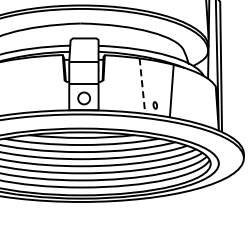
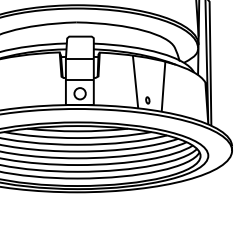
line: (142, 86) -> (135, 82), dashed -> solid

